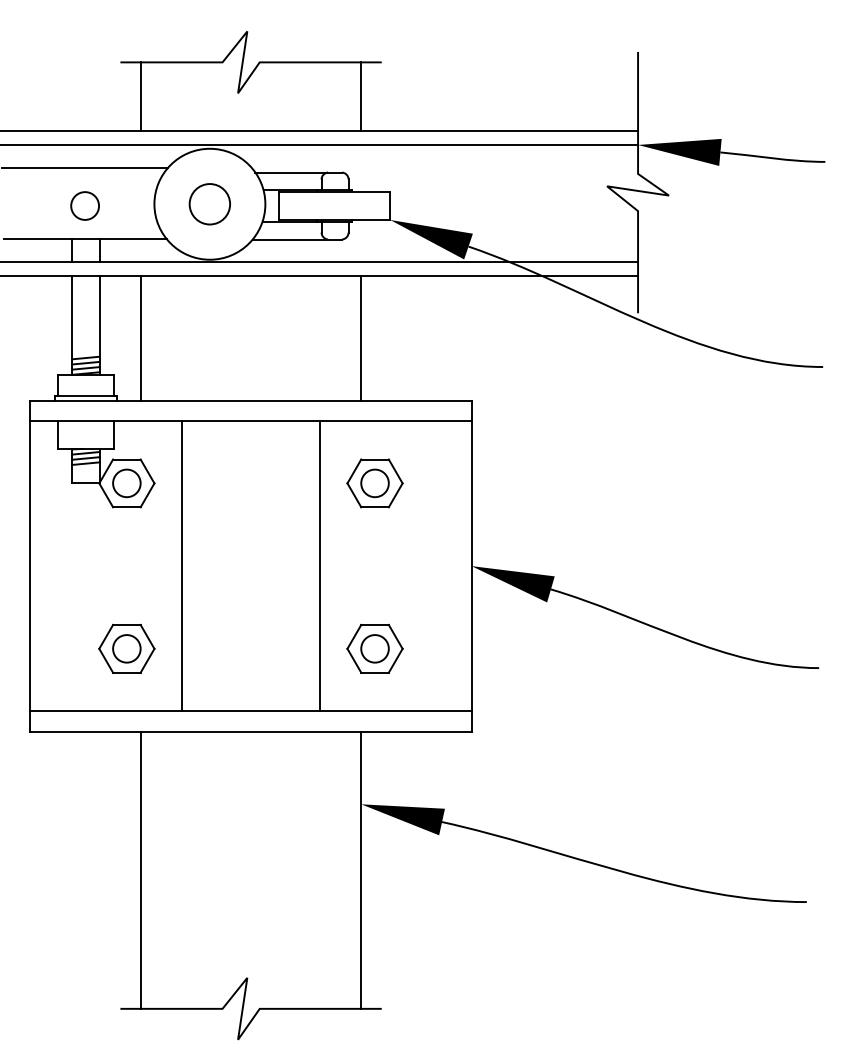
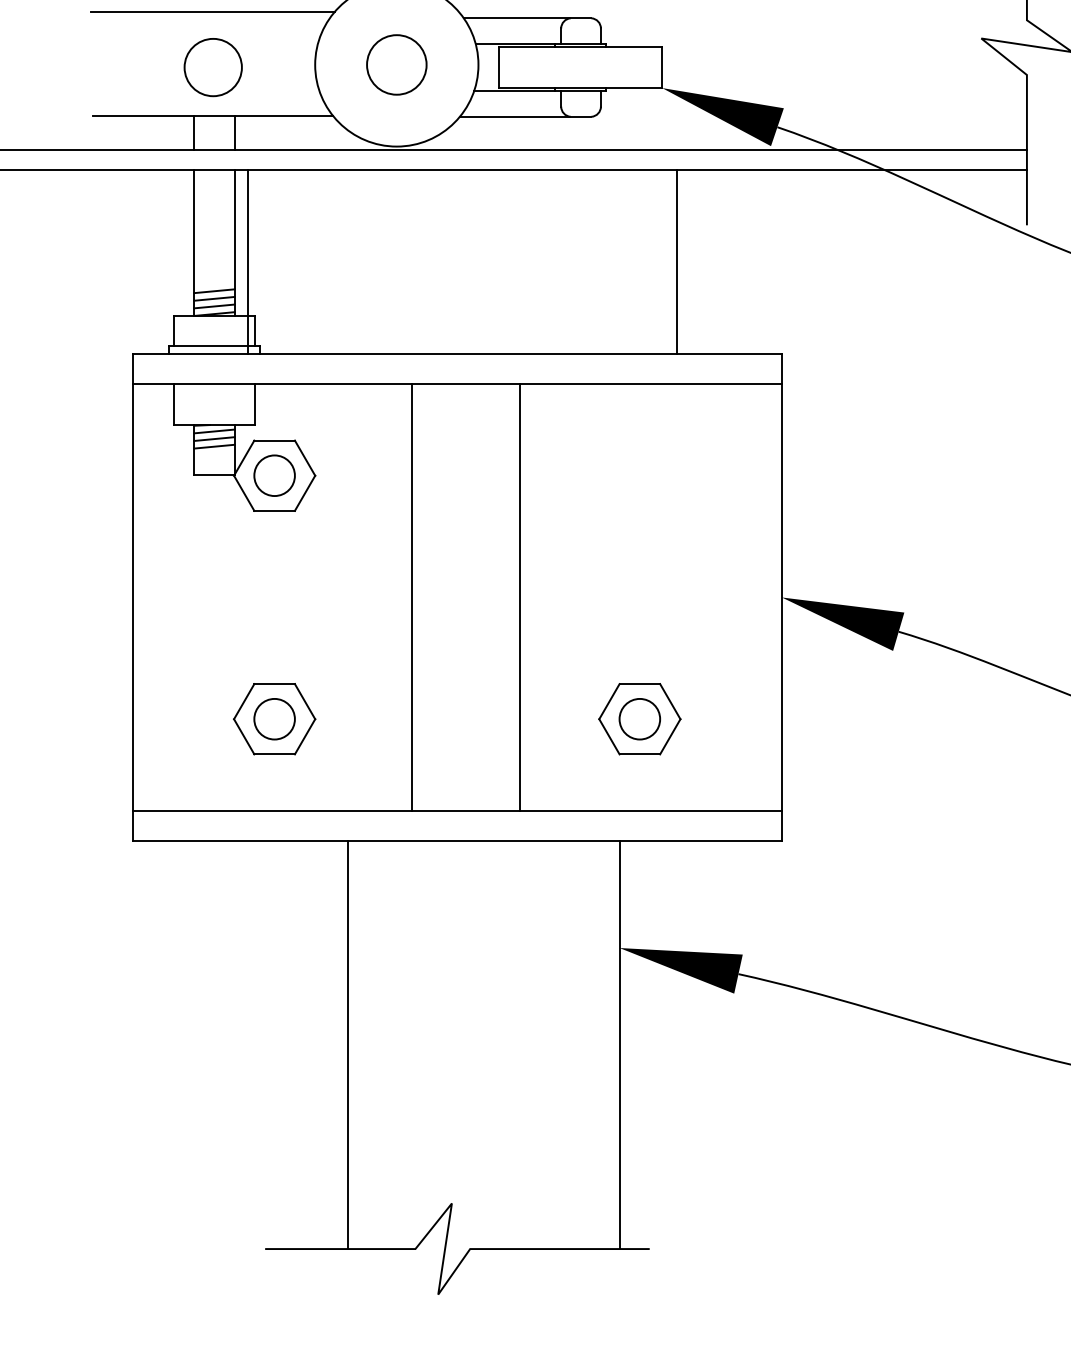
circle: (84, 205) -> (212, 66), size x1.4
line: (140, 337) -> (247, 261), moved
line: (361, 337) -> (677, 261), moved
part: (374, 483) -> (639, 475), removed
line: (182, 565) -> (412, 596), moved
line: (319, 565) -> (519, 596), moved
line: (140, 869) -> (347, 1043), moved

